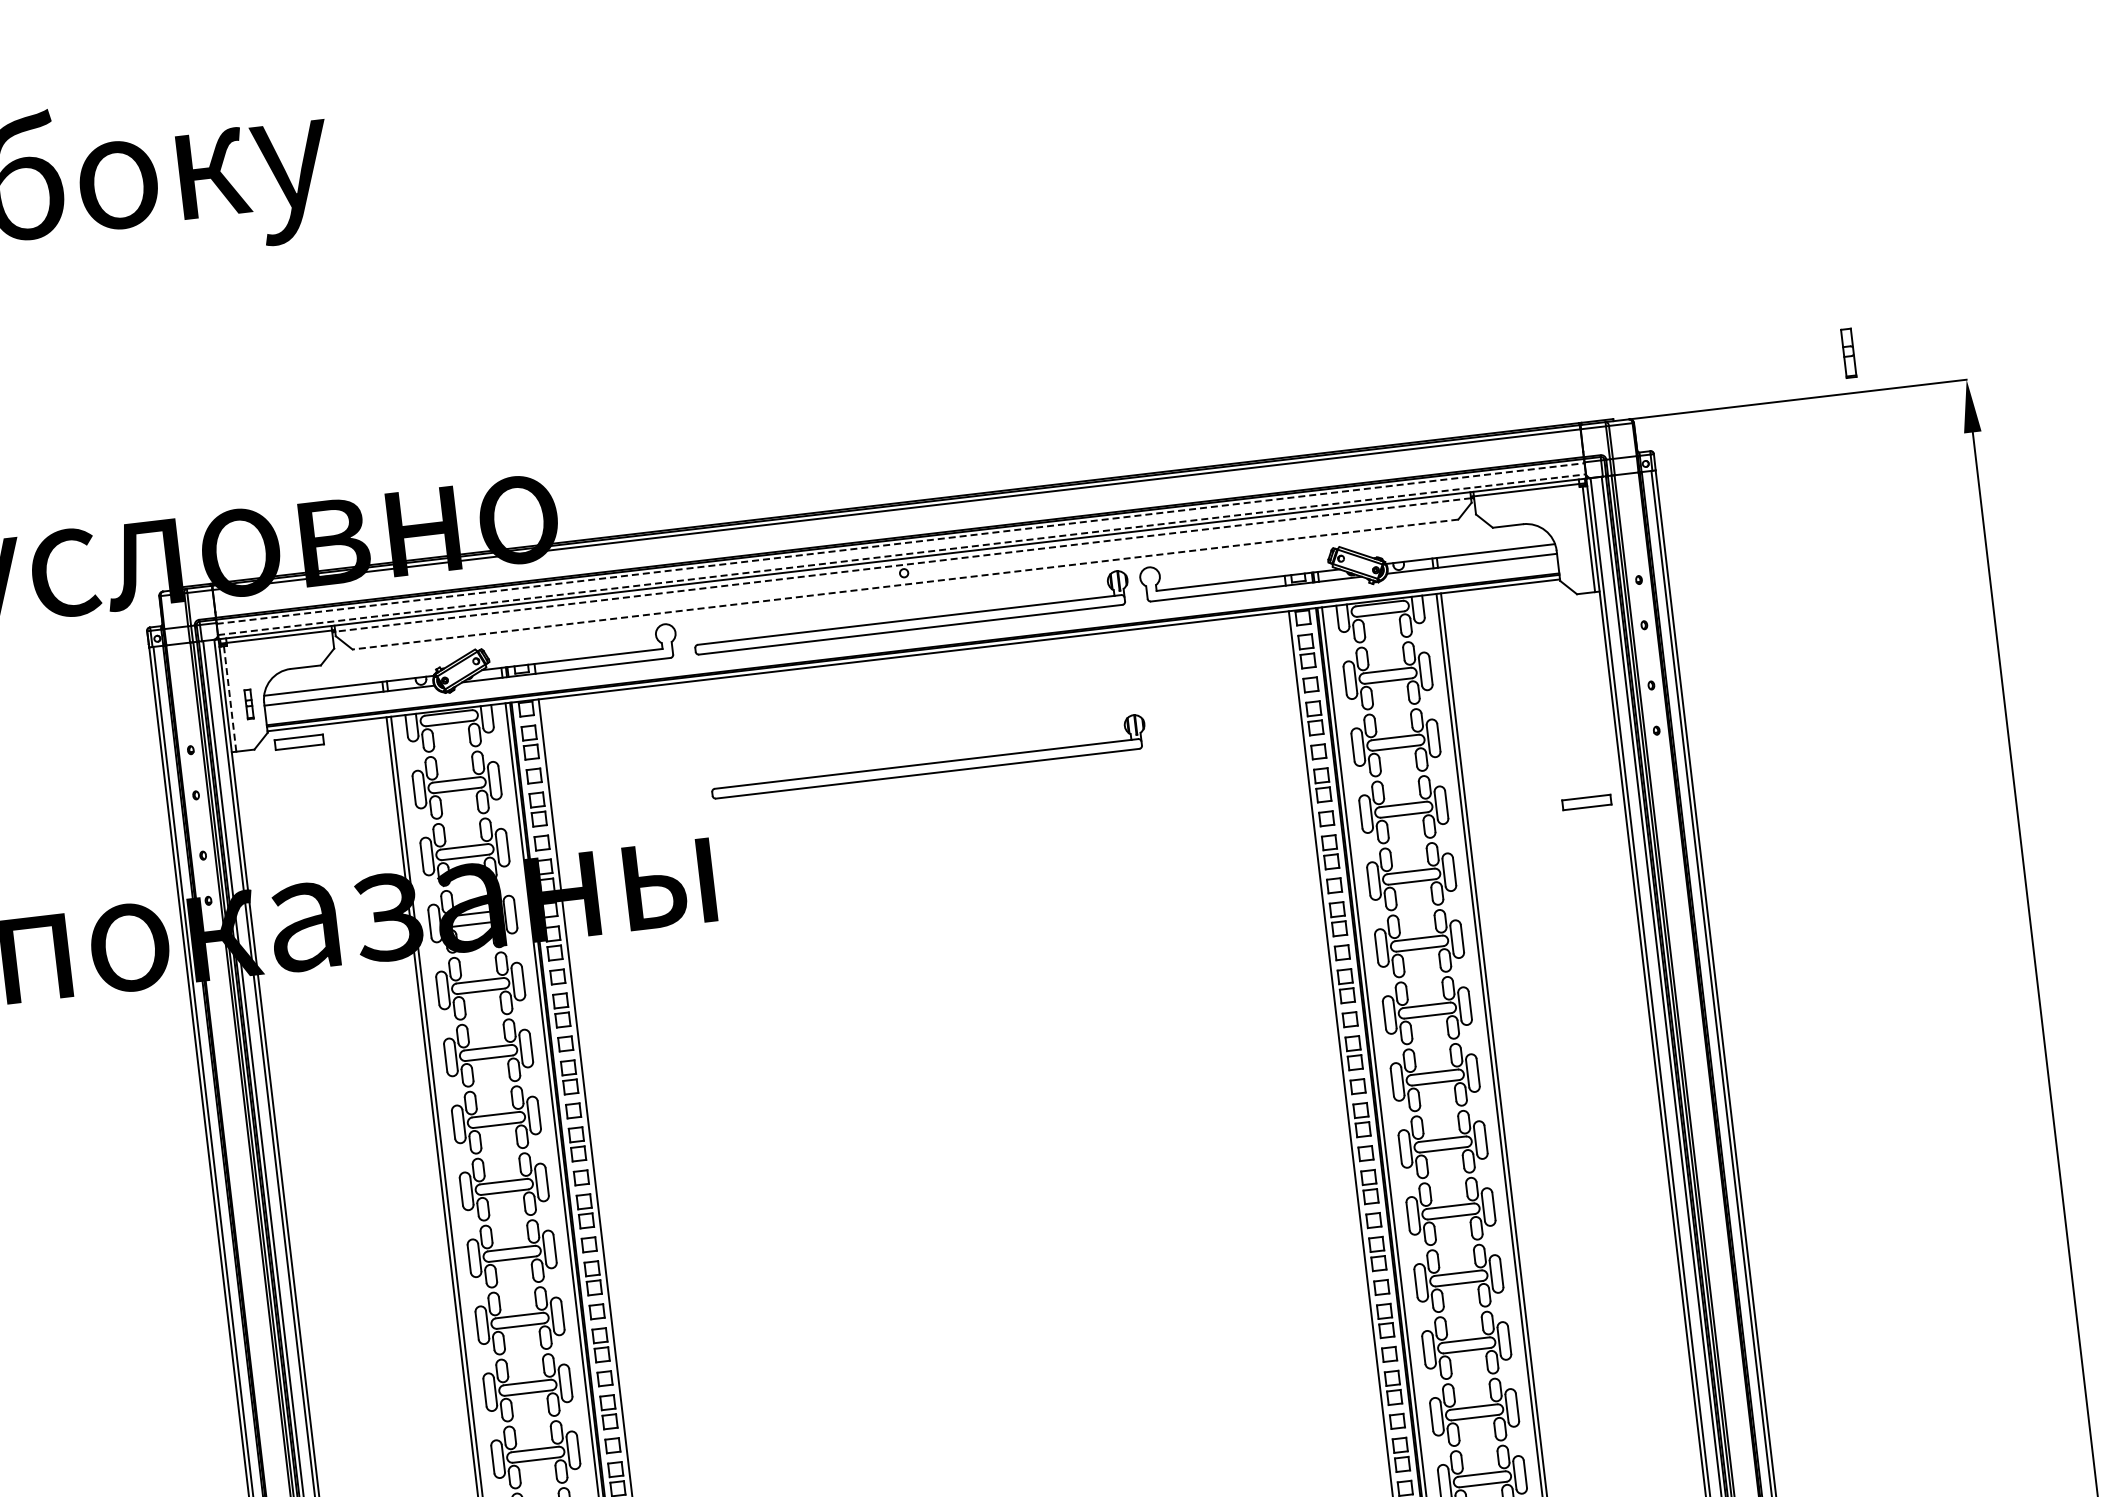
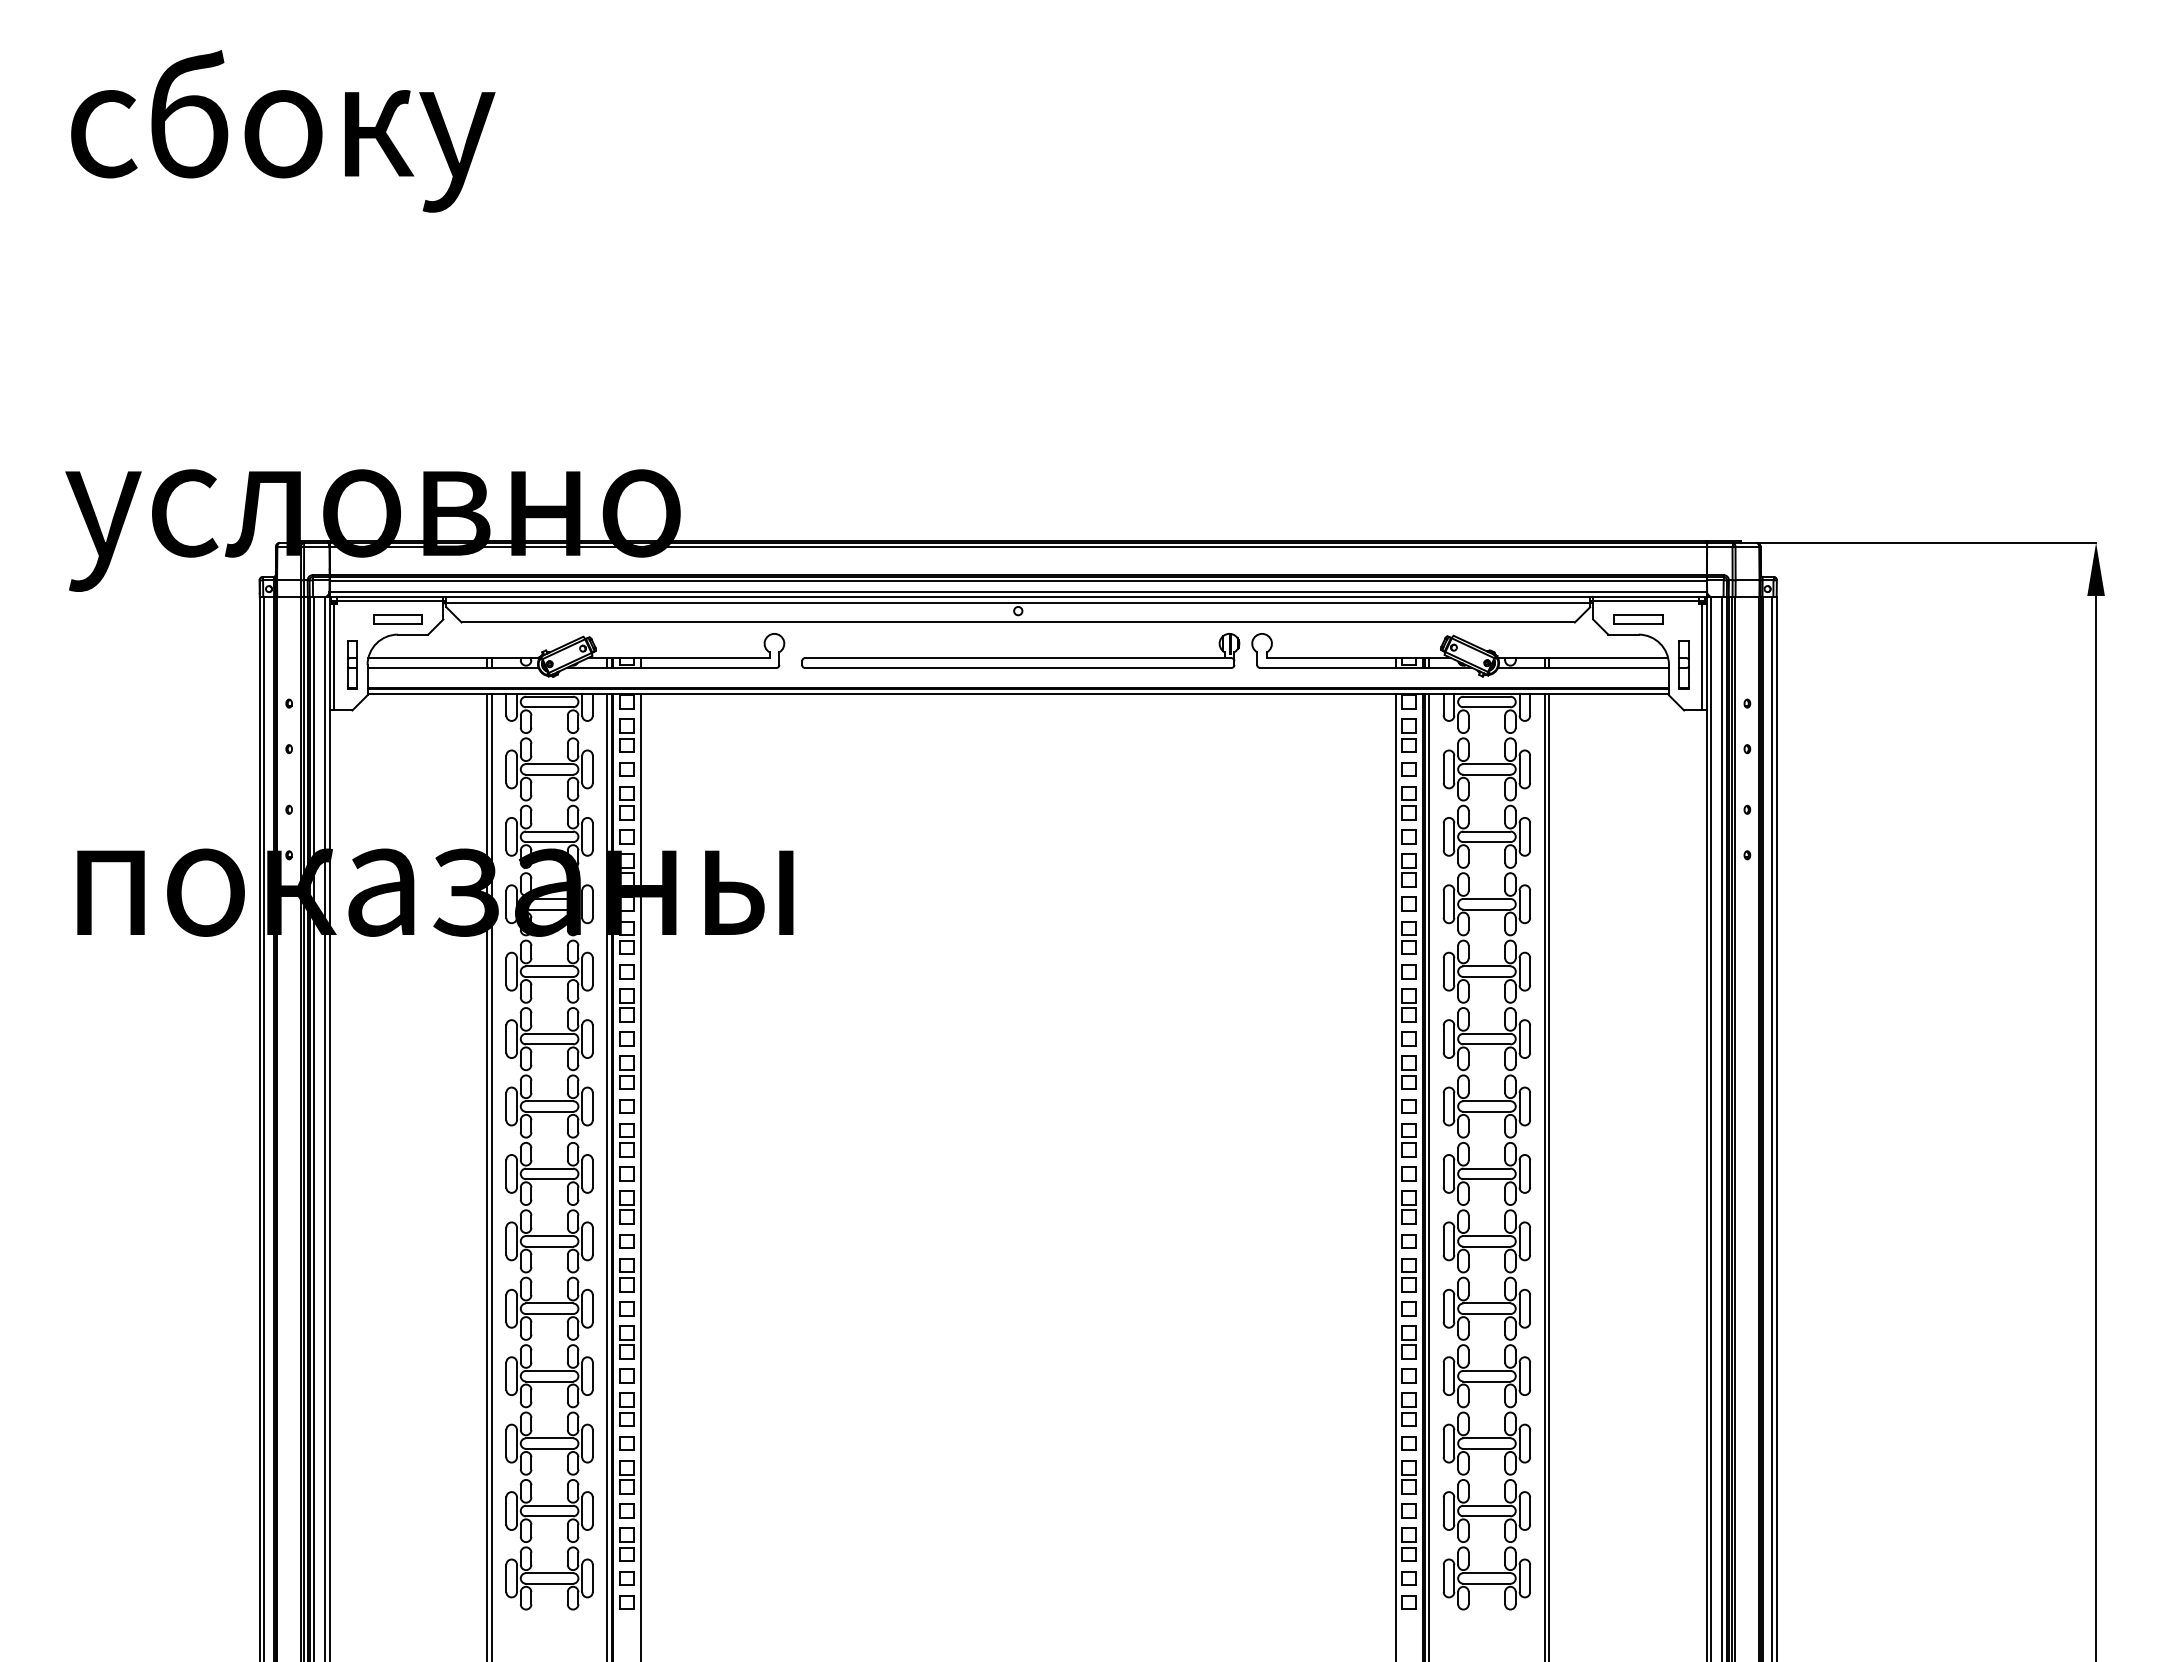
part: (1848, 352) -> (1683, 664), moved
line: (900, 543) -> (1018, 581), dashed -> solid
line: (902, 554) -> (1018, 592), dashed -> solid
line: (903, 564) -> (1018, 602), dashed -> solid
line: (905, 584) -> (1018, 622), dashed -> solid
line: (230, 699) -> (334, 657), dashed -> solid
part: (249, 703) -> (352, 664), size x1.67
part: (298, 742) -> (397, 619), moved
part: (928, 763) -> (1020, 802), removed
part: (1586, 802) -> (1638, 619), moved

